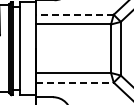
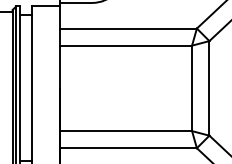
line: (75, 14) -> (129, 28), dashed -> solid
line: (75, 82) -> (129, 147), dashed -> solid

